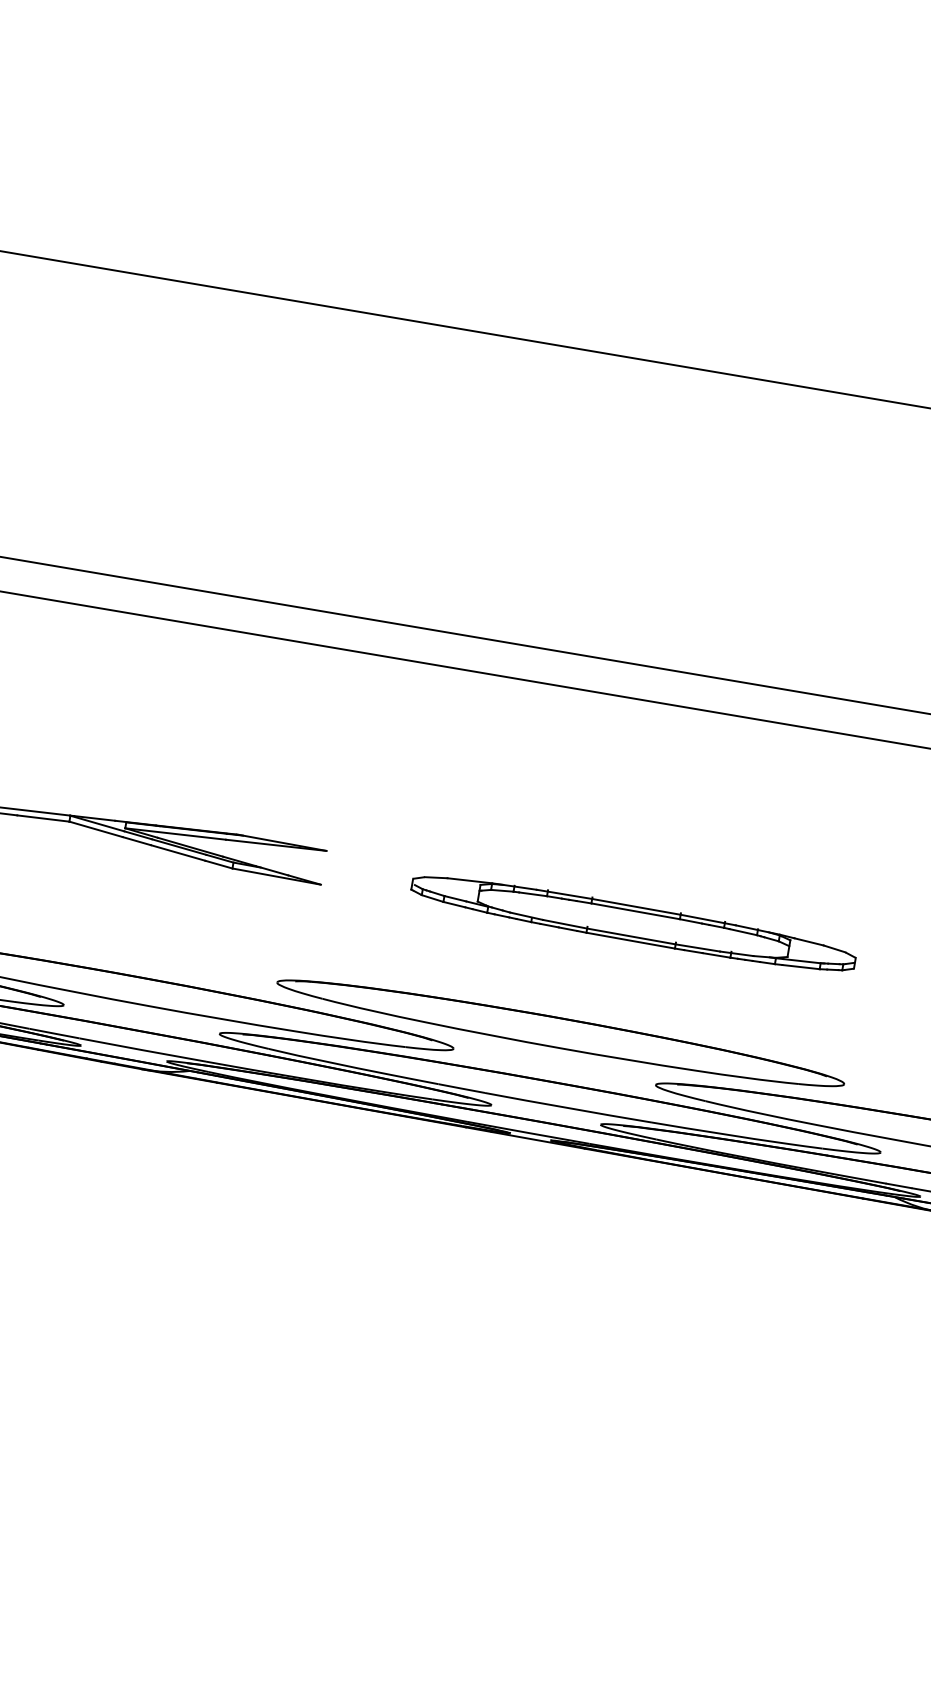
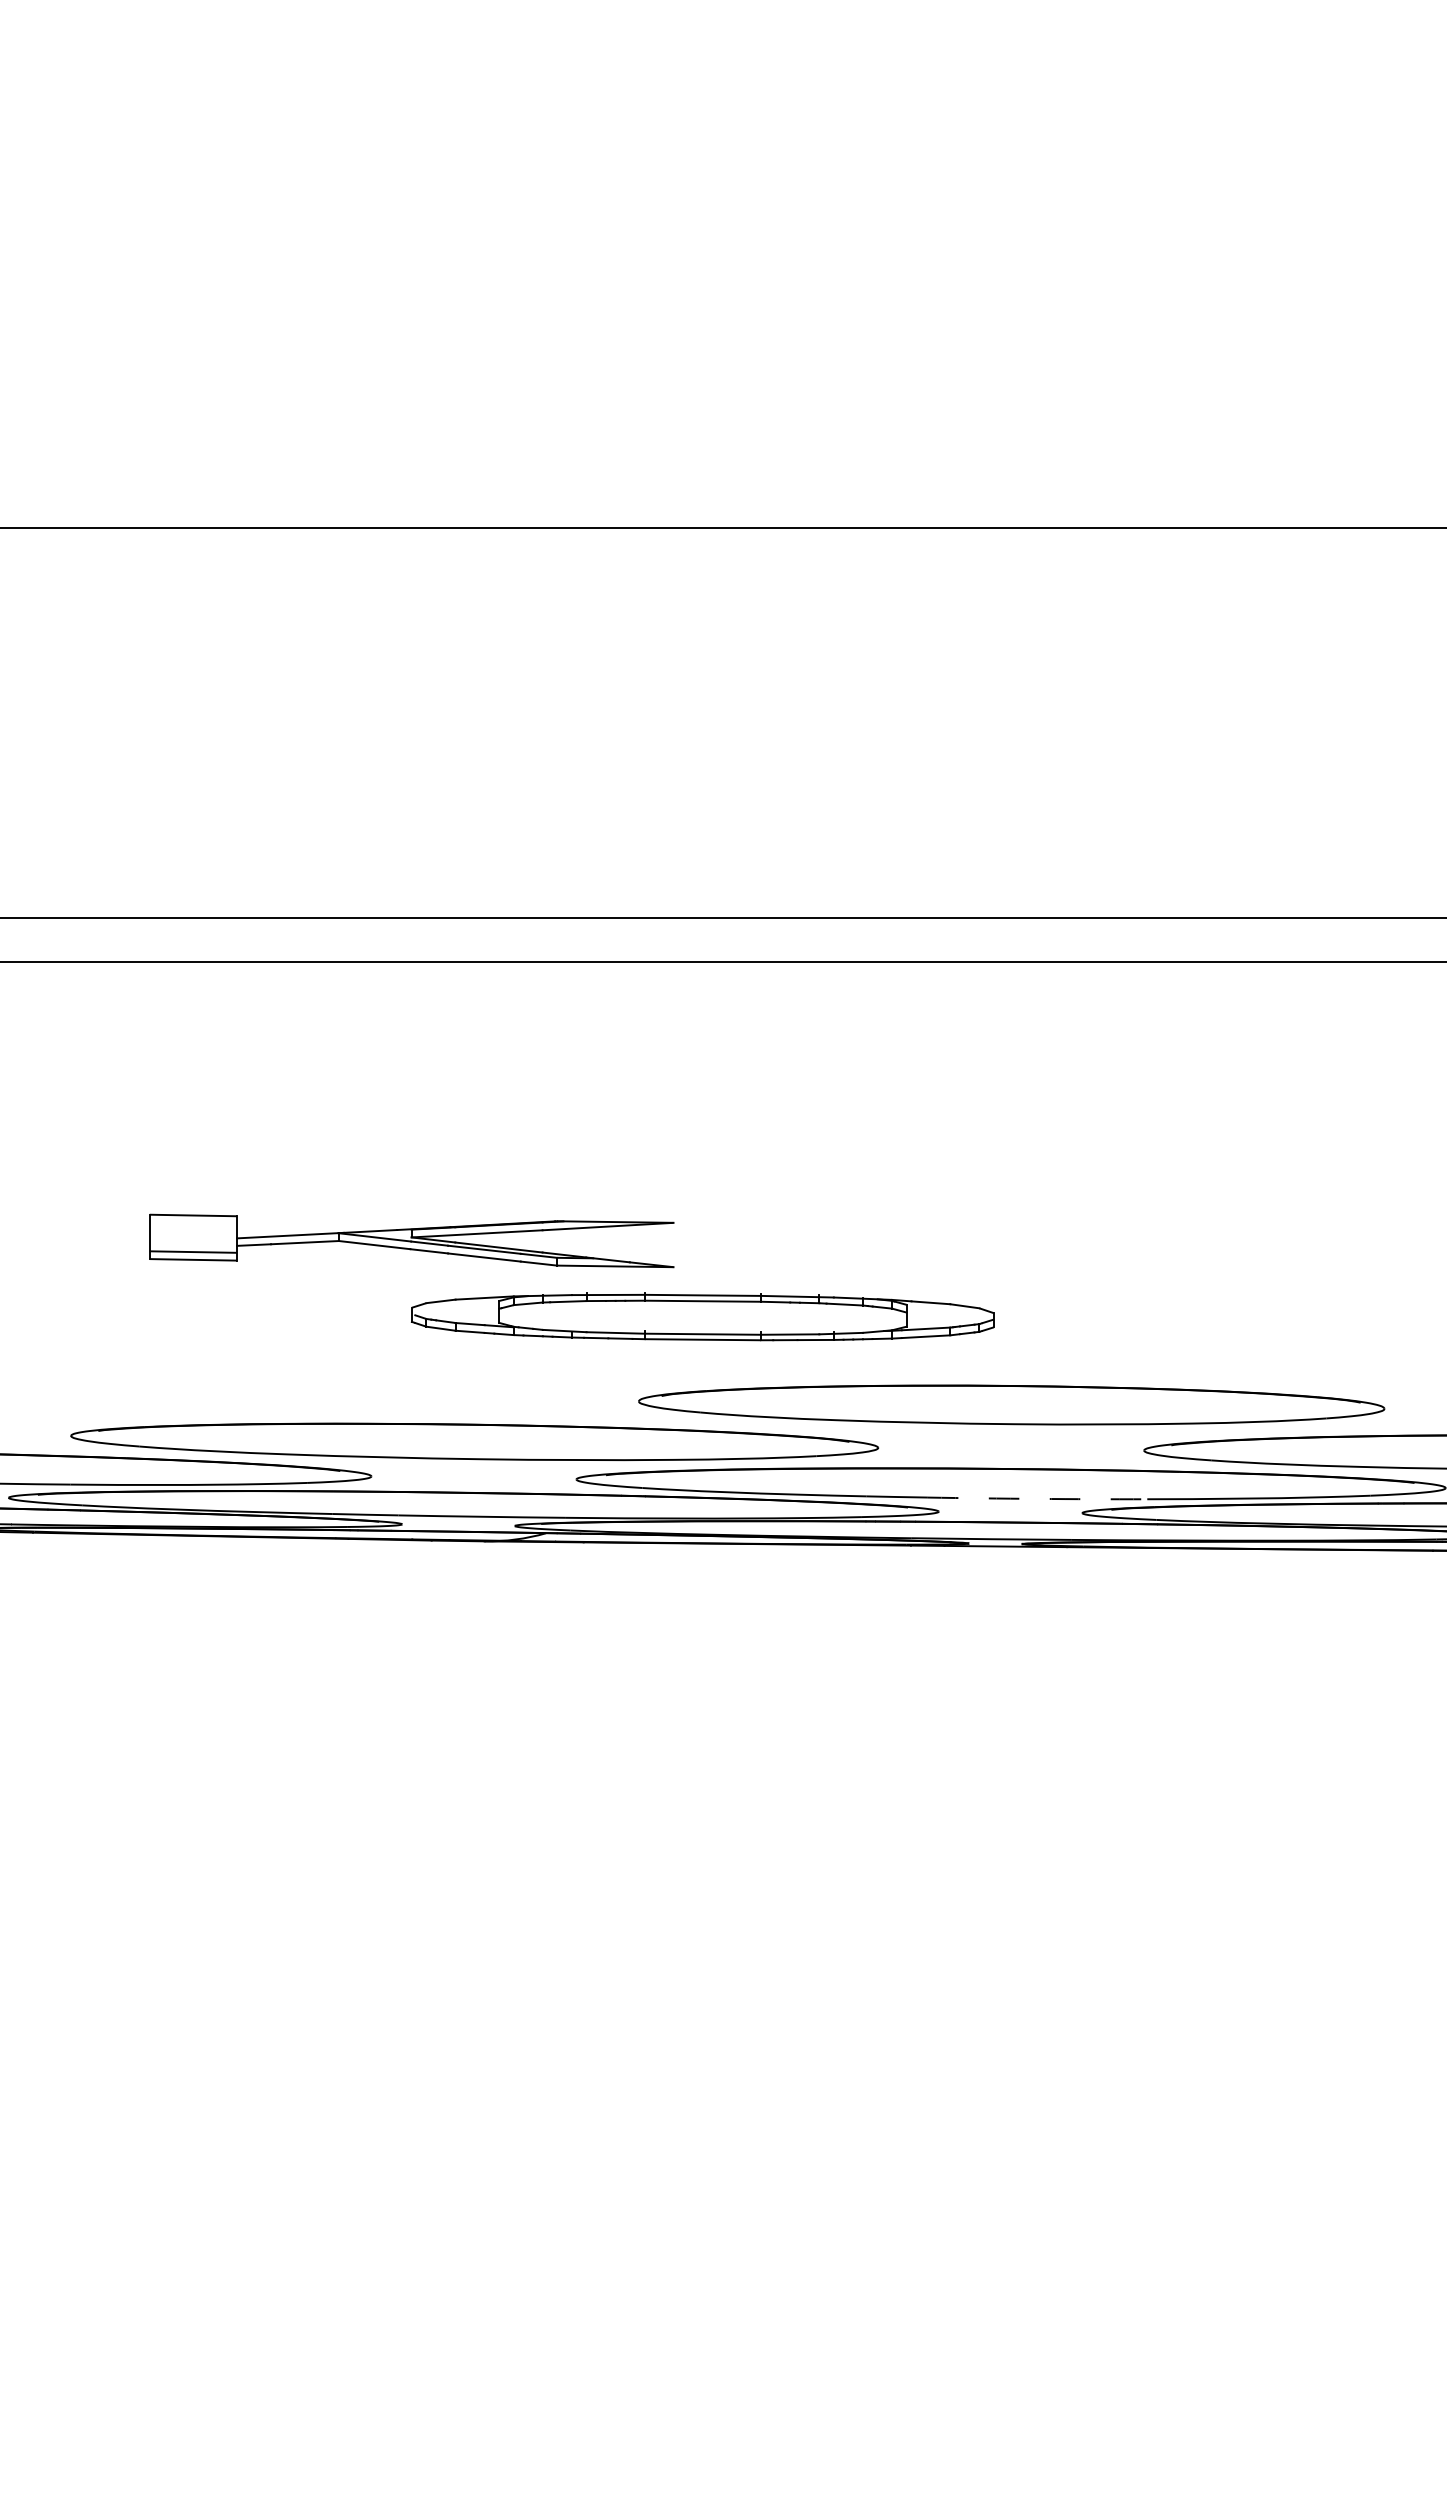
part: (633, 922) -> (702, 1316), moved
arc: (568, 1107) -> (1037, 1498), solid -> dashed

